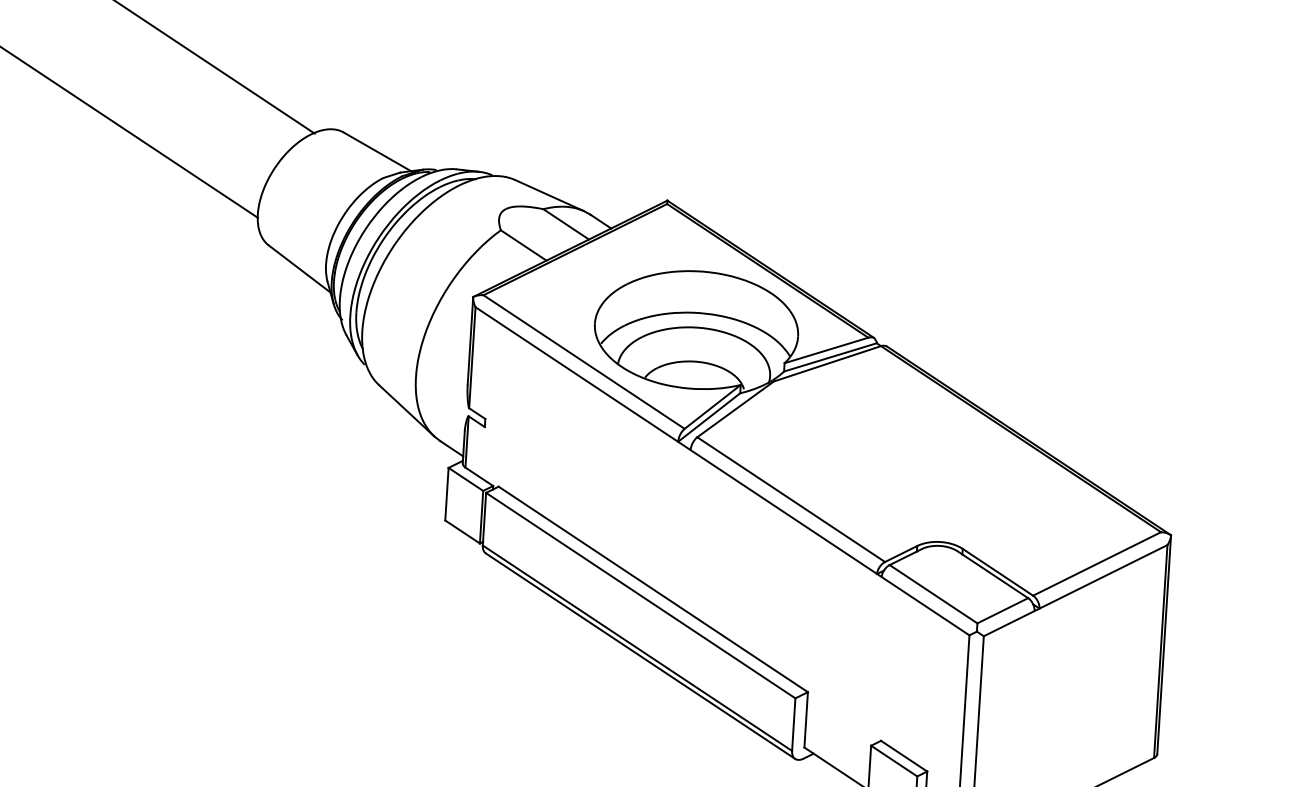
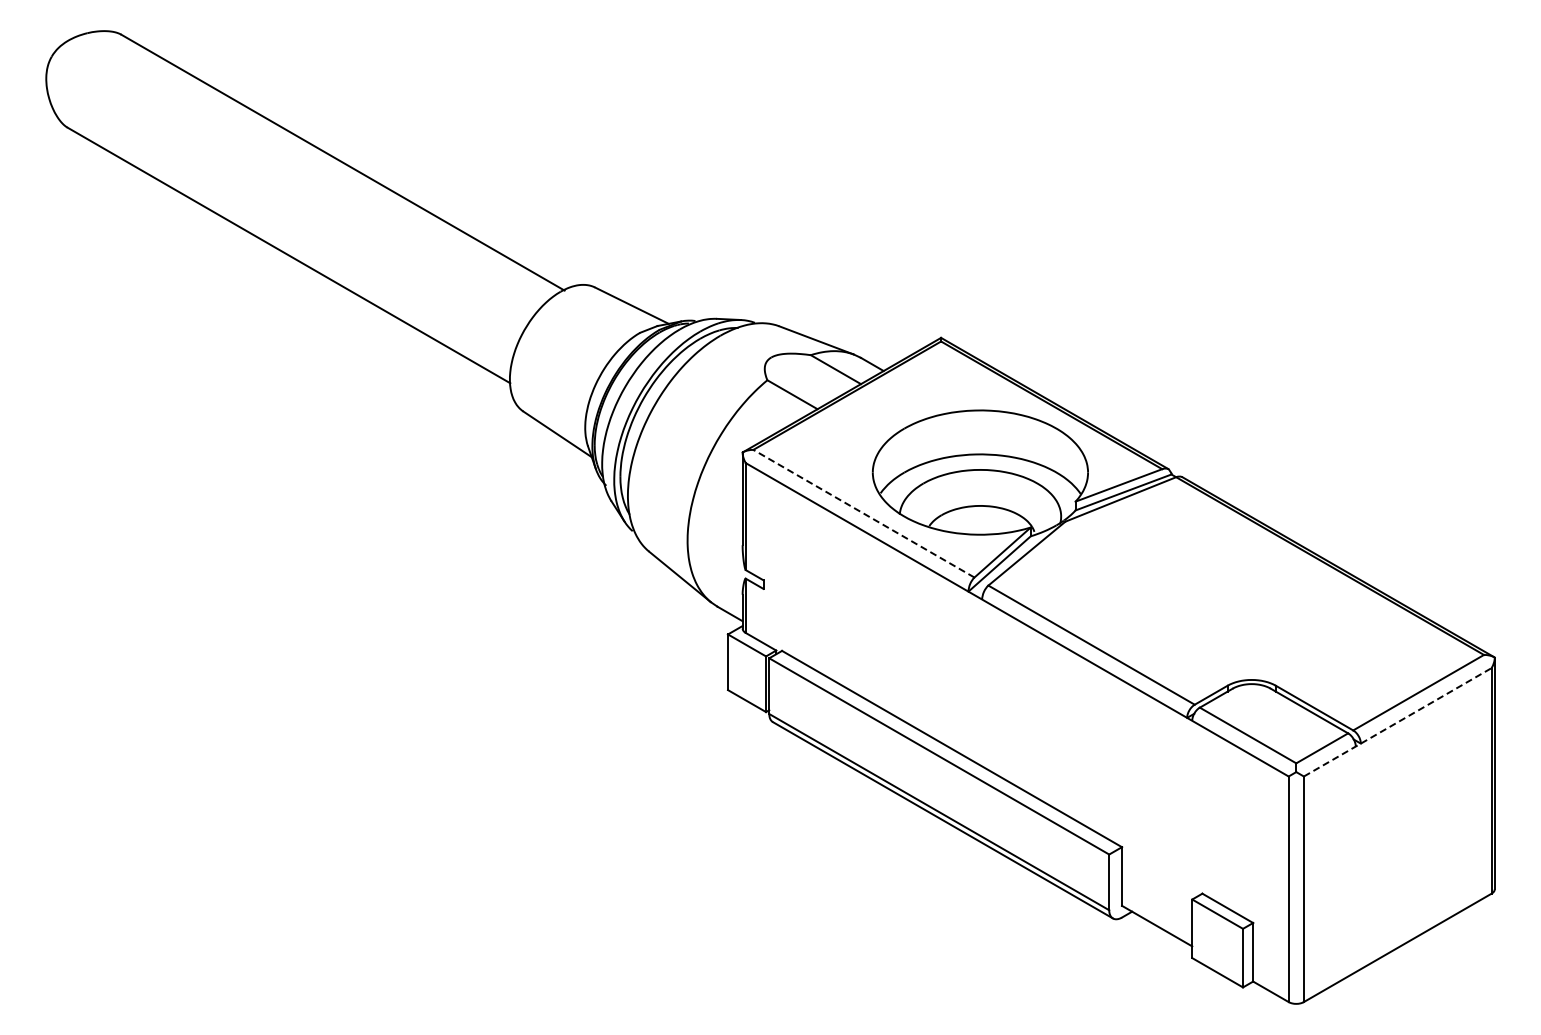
line: (583, 361) -> (863, 513), solid -> dashed
line: (1076, 590) -> (1398, 722), solid -> dashed

